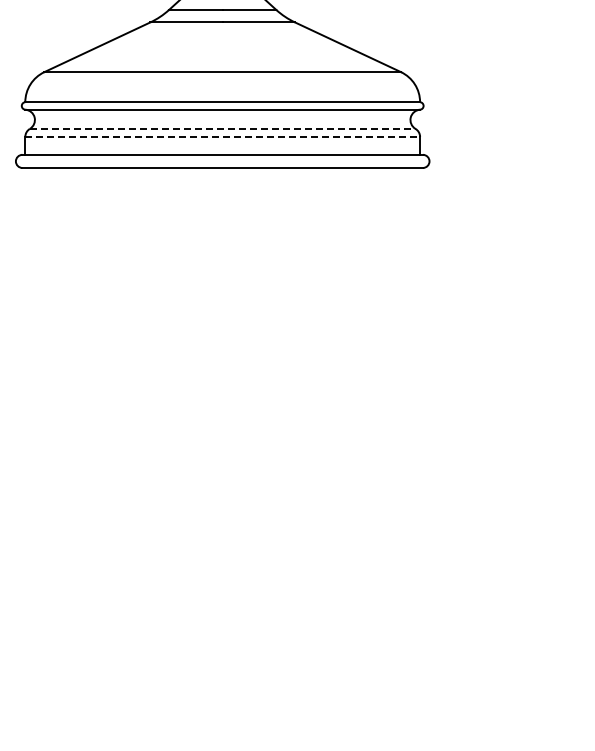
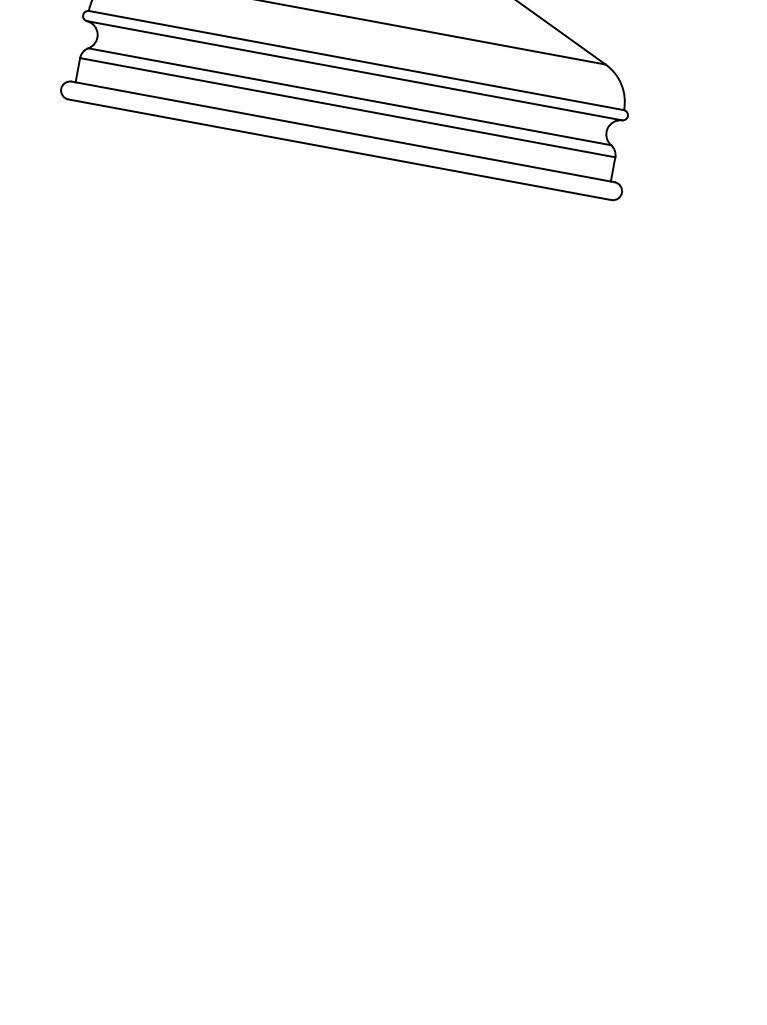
line: (222, 128) -> (349, 96), dashed -> solid
line: (223, 136) -> (348, 107), dashed -> solid

